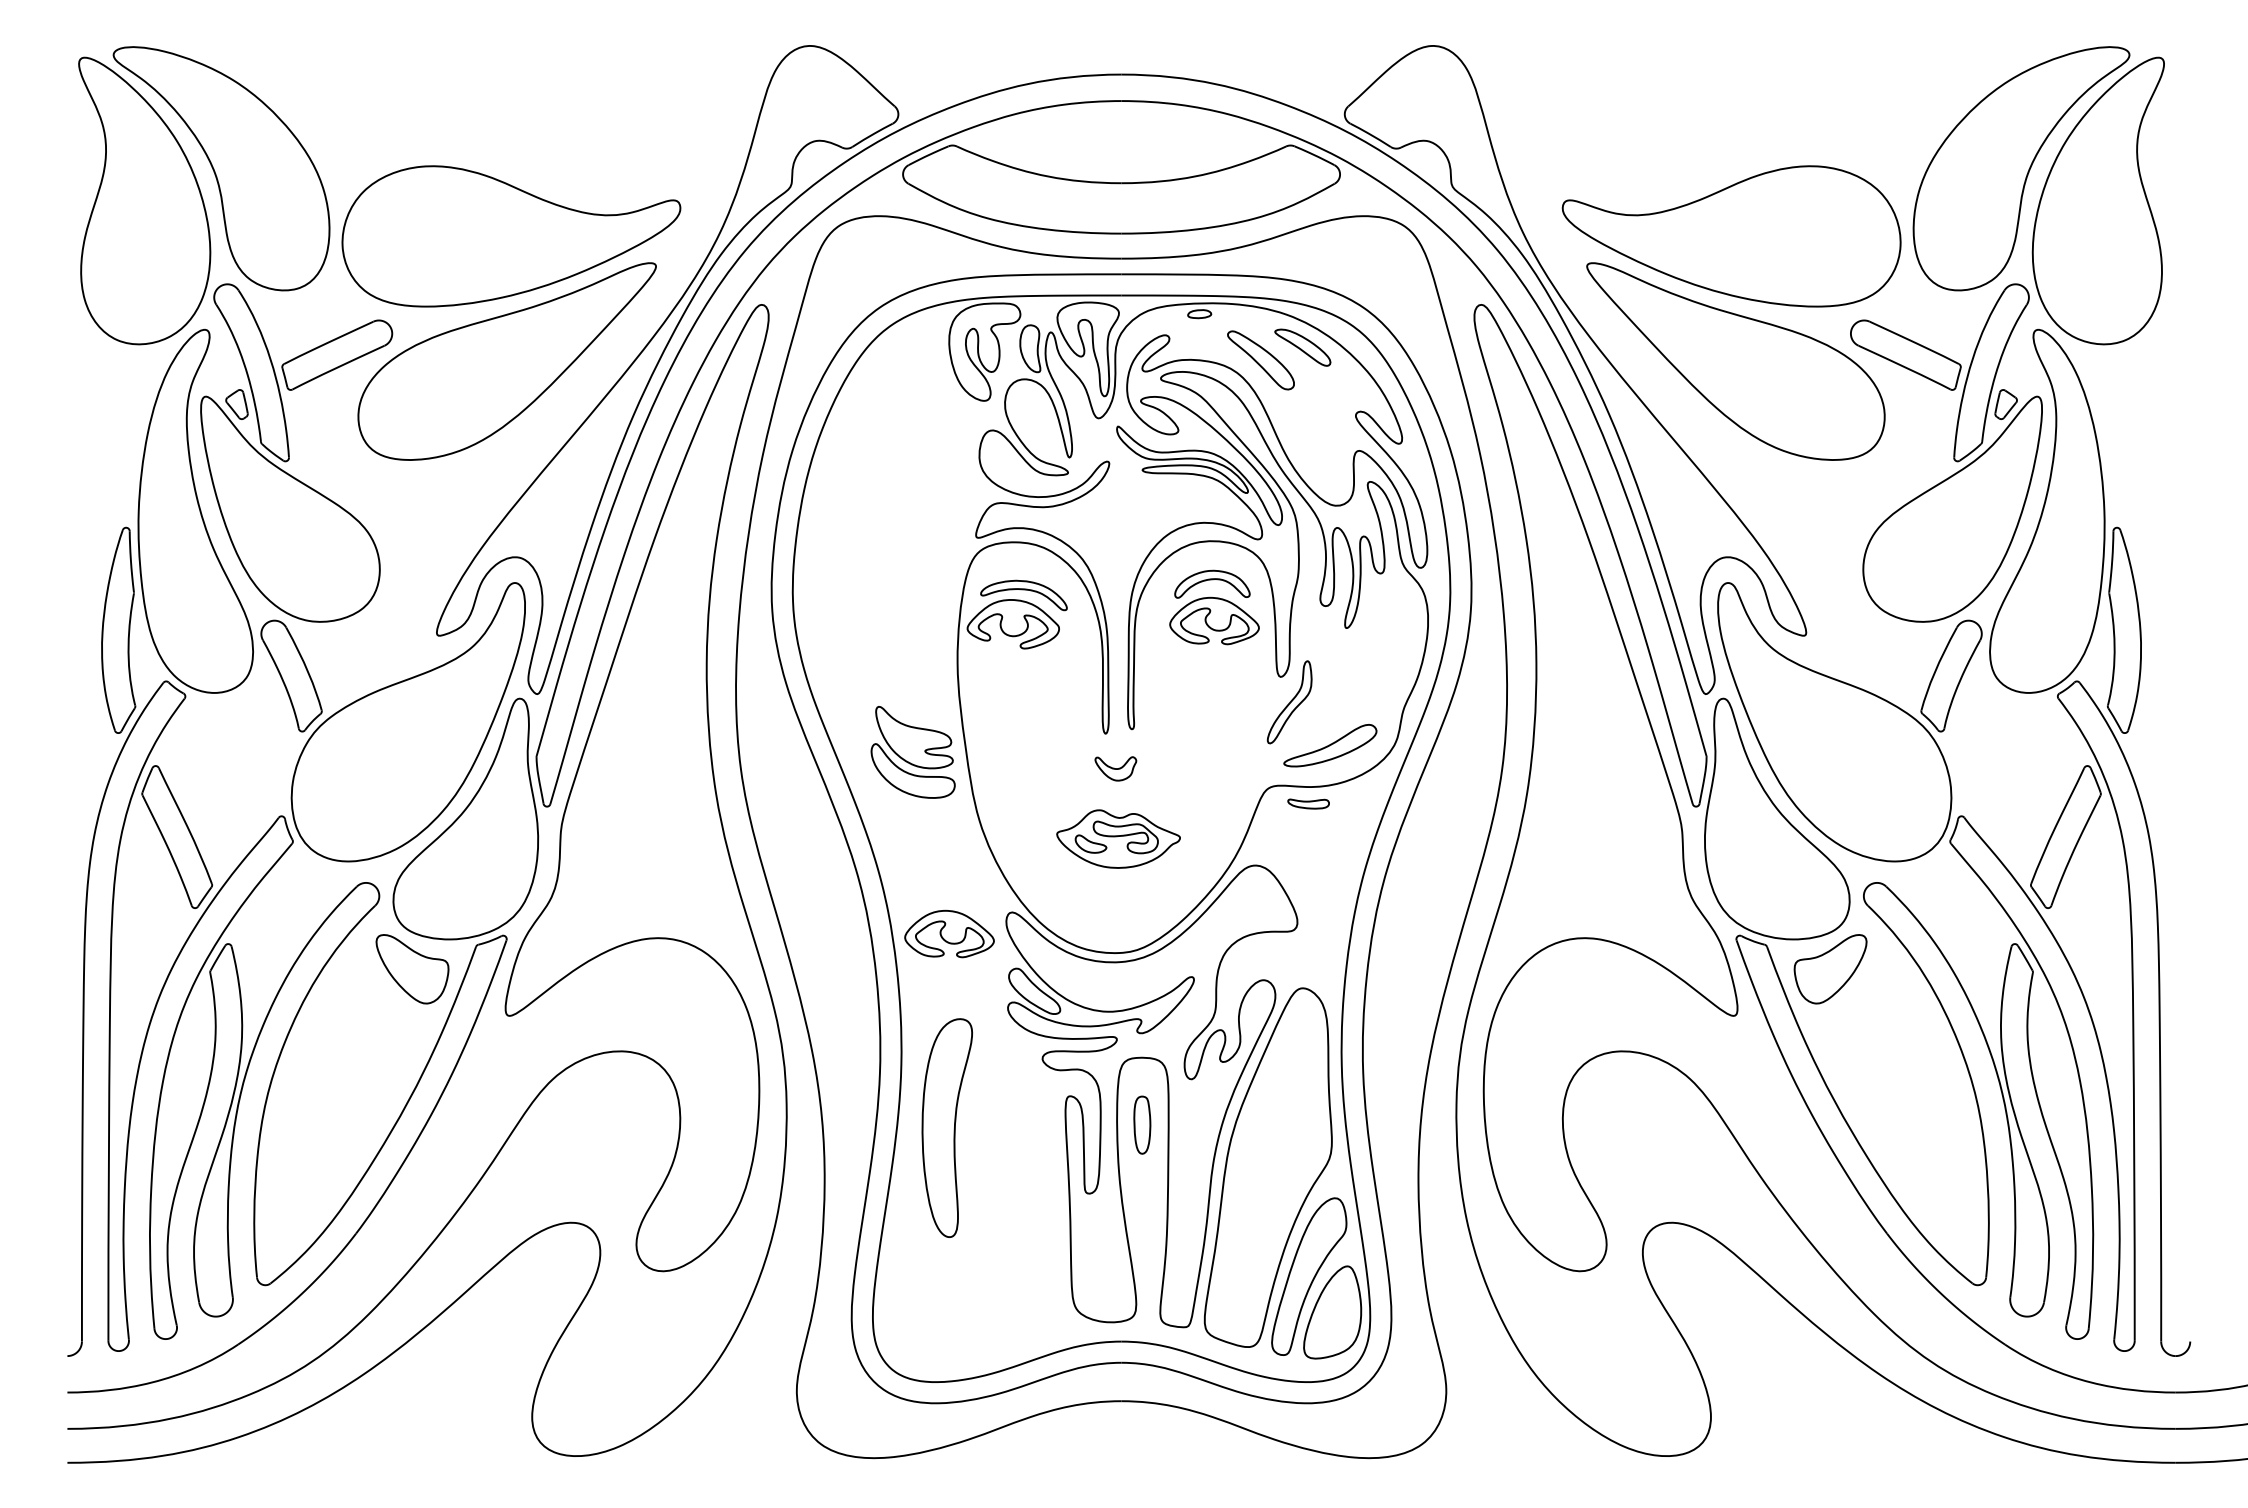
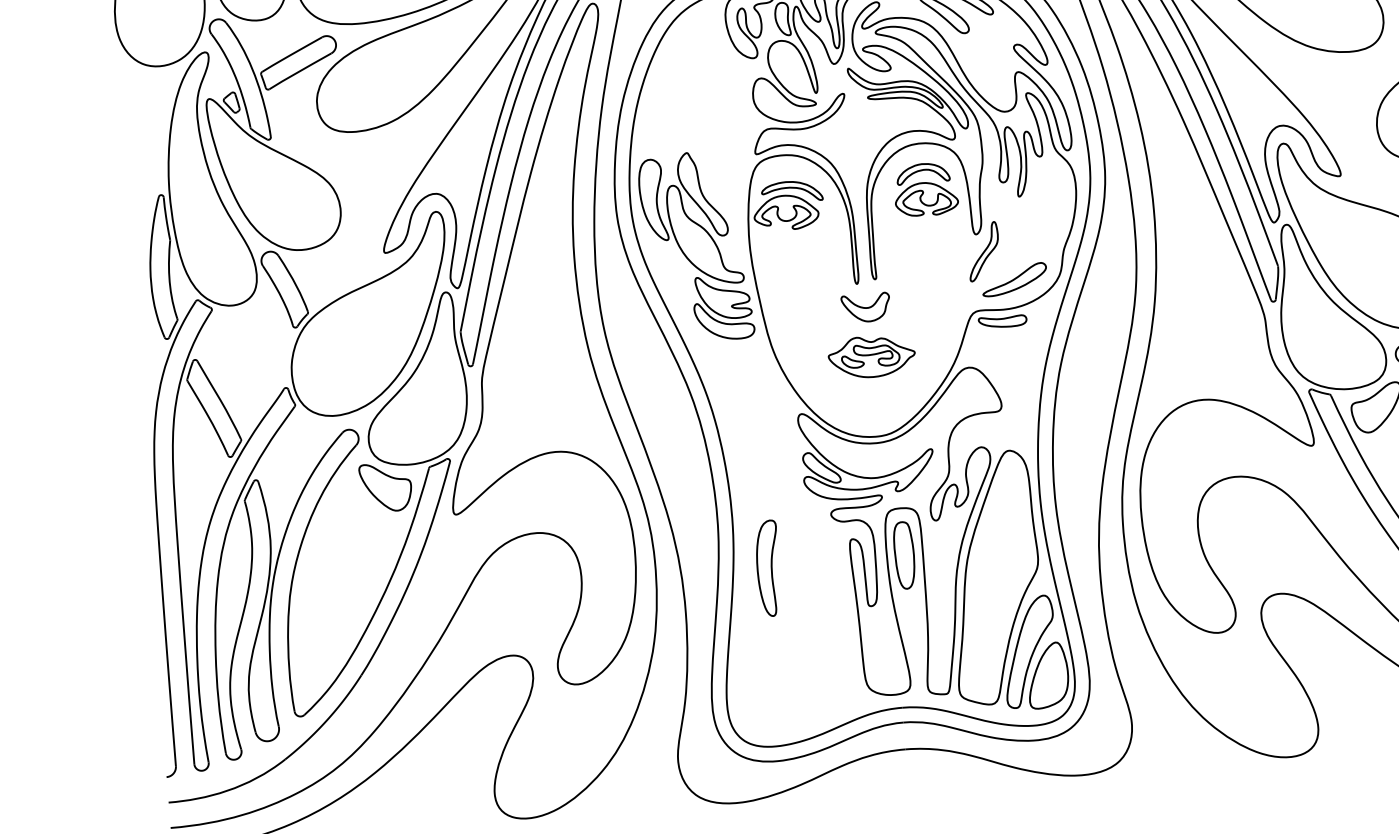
part: (876, 623) -> (690, 219), added
part: (1115, 768) -> (865, 307), size x1.67
part: (1308, 803) -> (1002, 321), size x1.67
part: (949, 933) -> (759, 432), removed
part: (1142, 1124) -> (904, 554), size x1.67
part: (946, 1128) -> (767, 568), size x0.62

